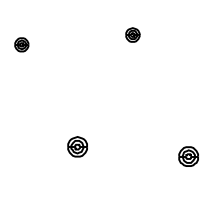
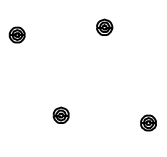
part: (132, 34) -> (104, 26), size x1.43
part: (21, 44) -> (17, 34), size x1.43

